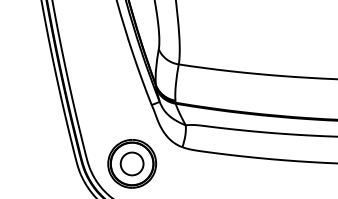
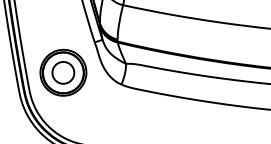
part: (132, 163) -> (63, 72), moved

